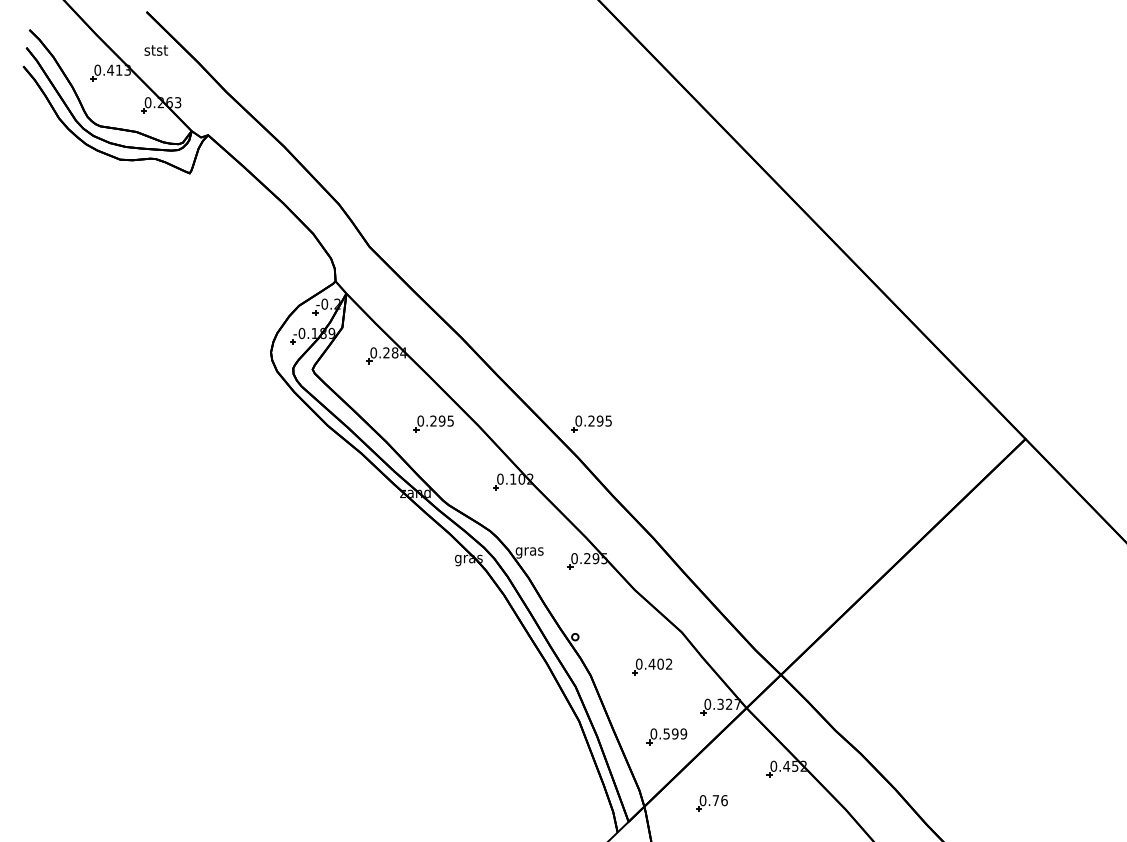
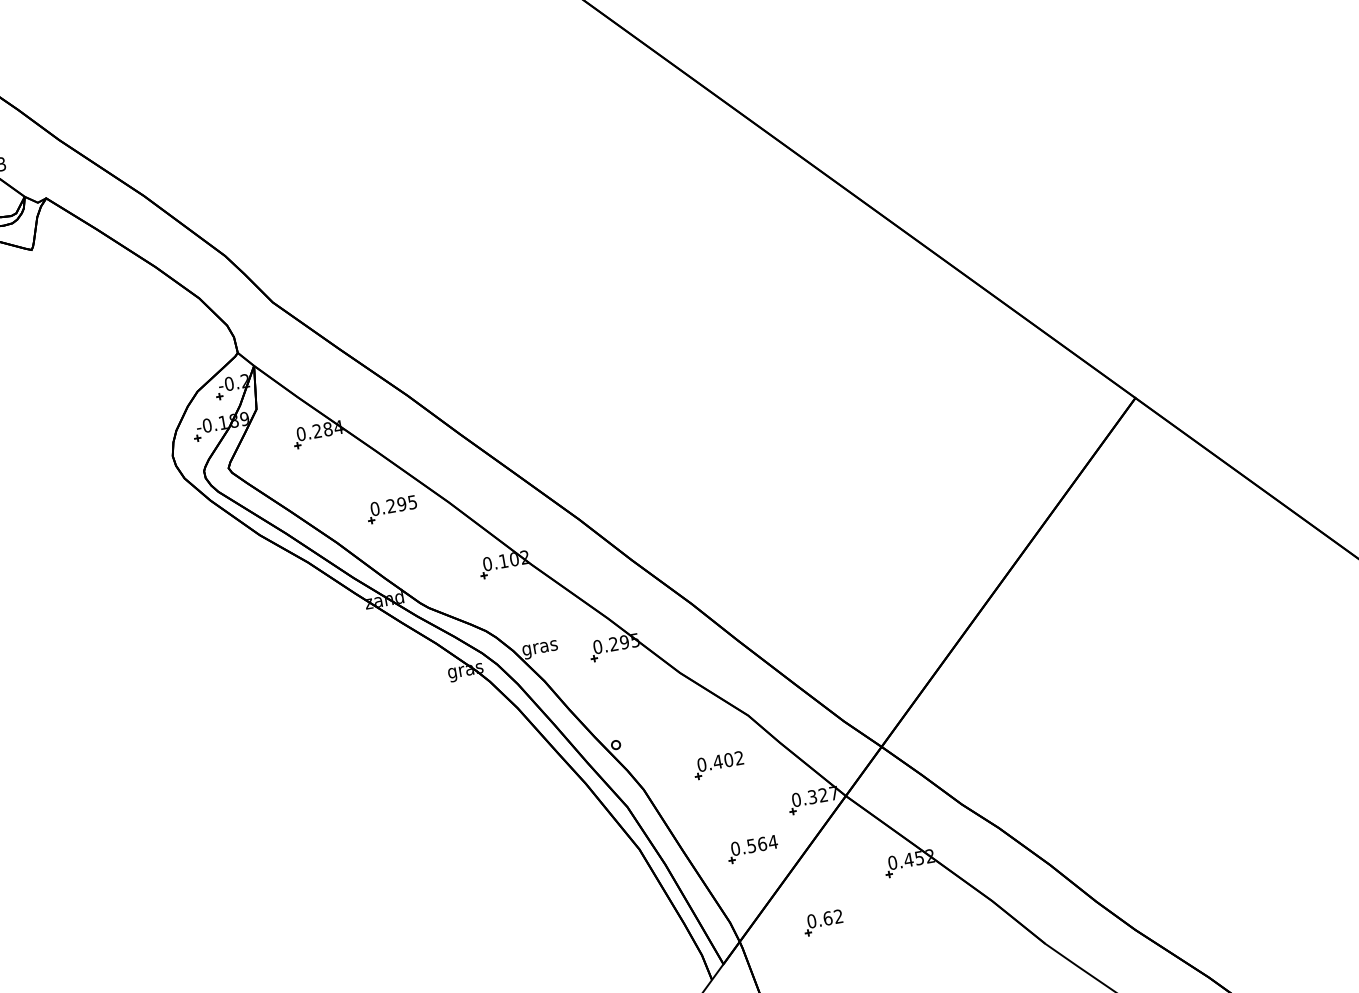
part: (591, 423) -> (589, 474), removed
text: (679, 733) -> (767, 842), 0.599 -> 0.564
text: (719, 800) -> (832, 917), 0.76 -> 0.62

